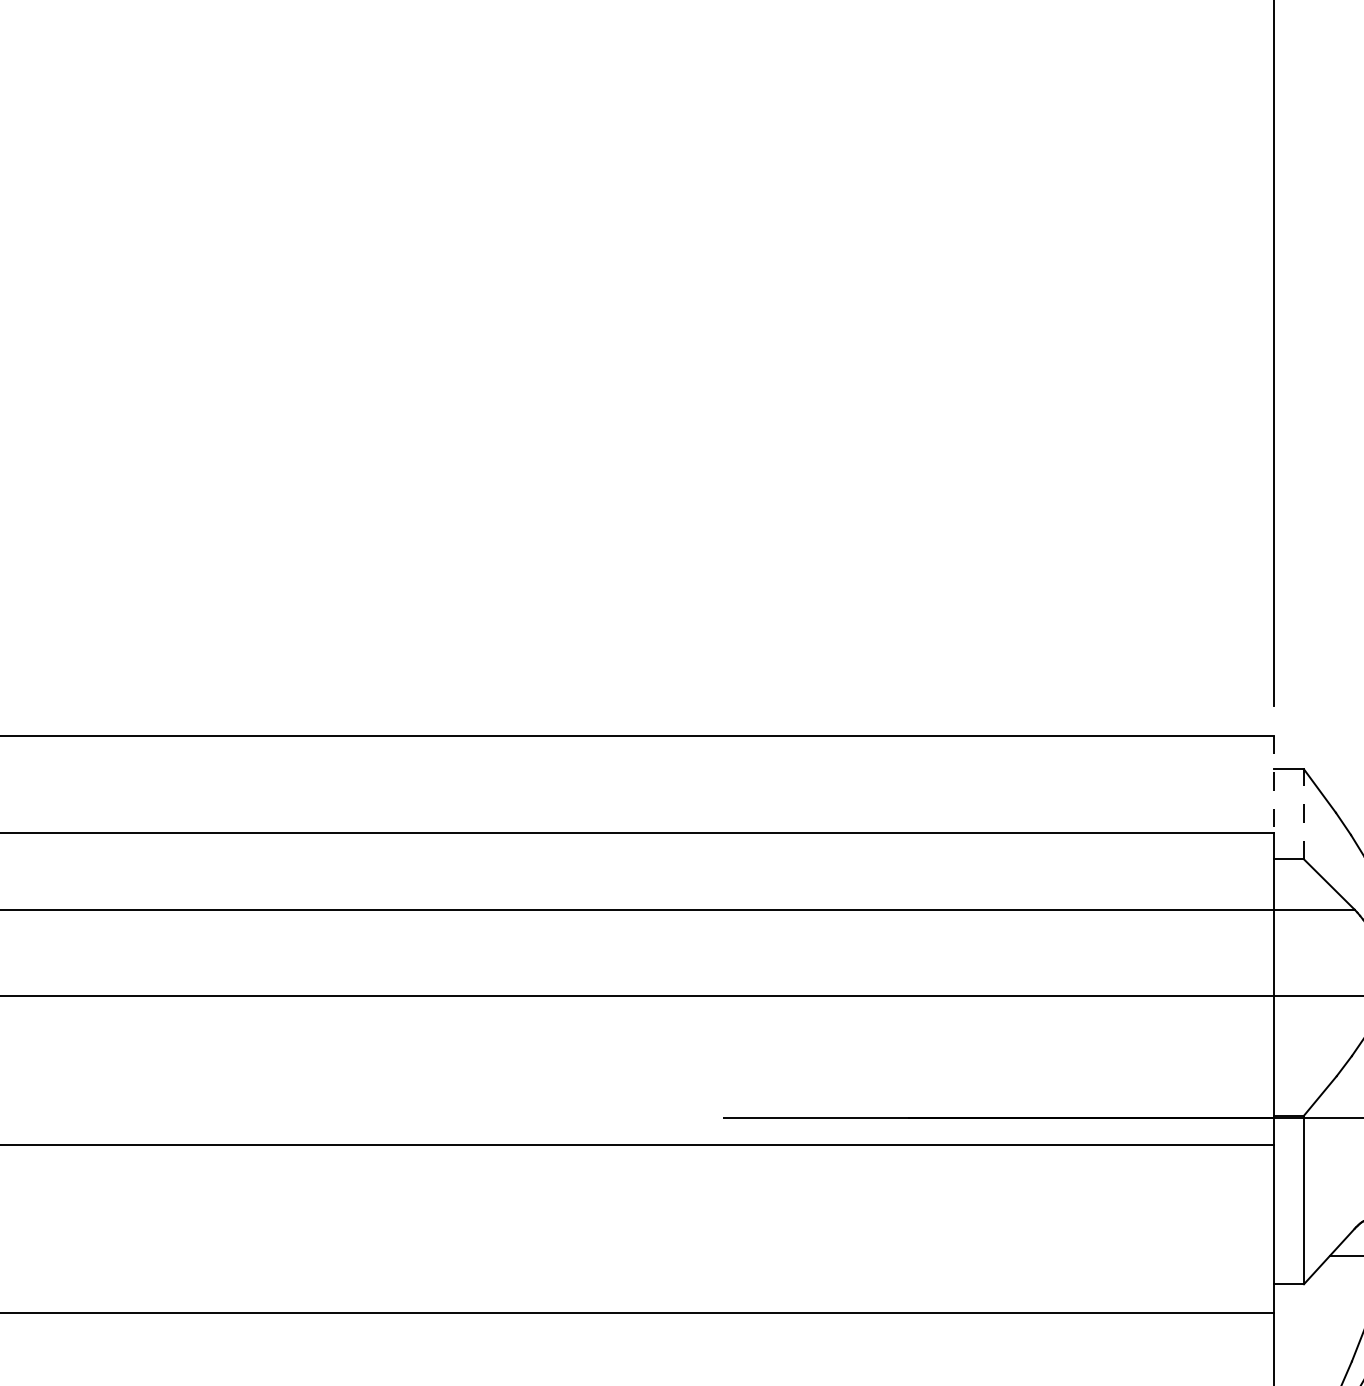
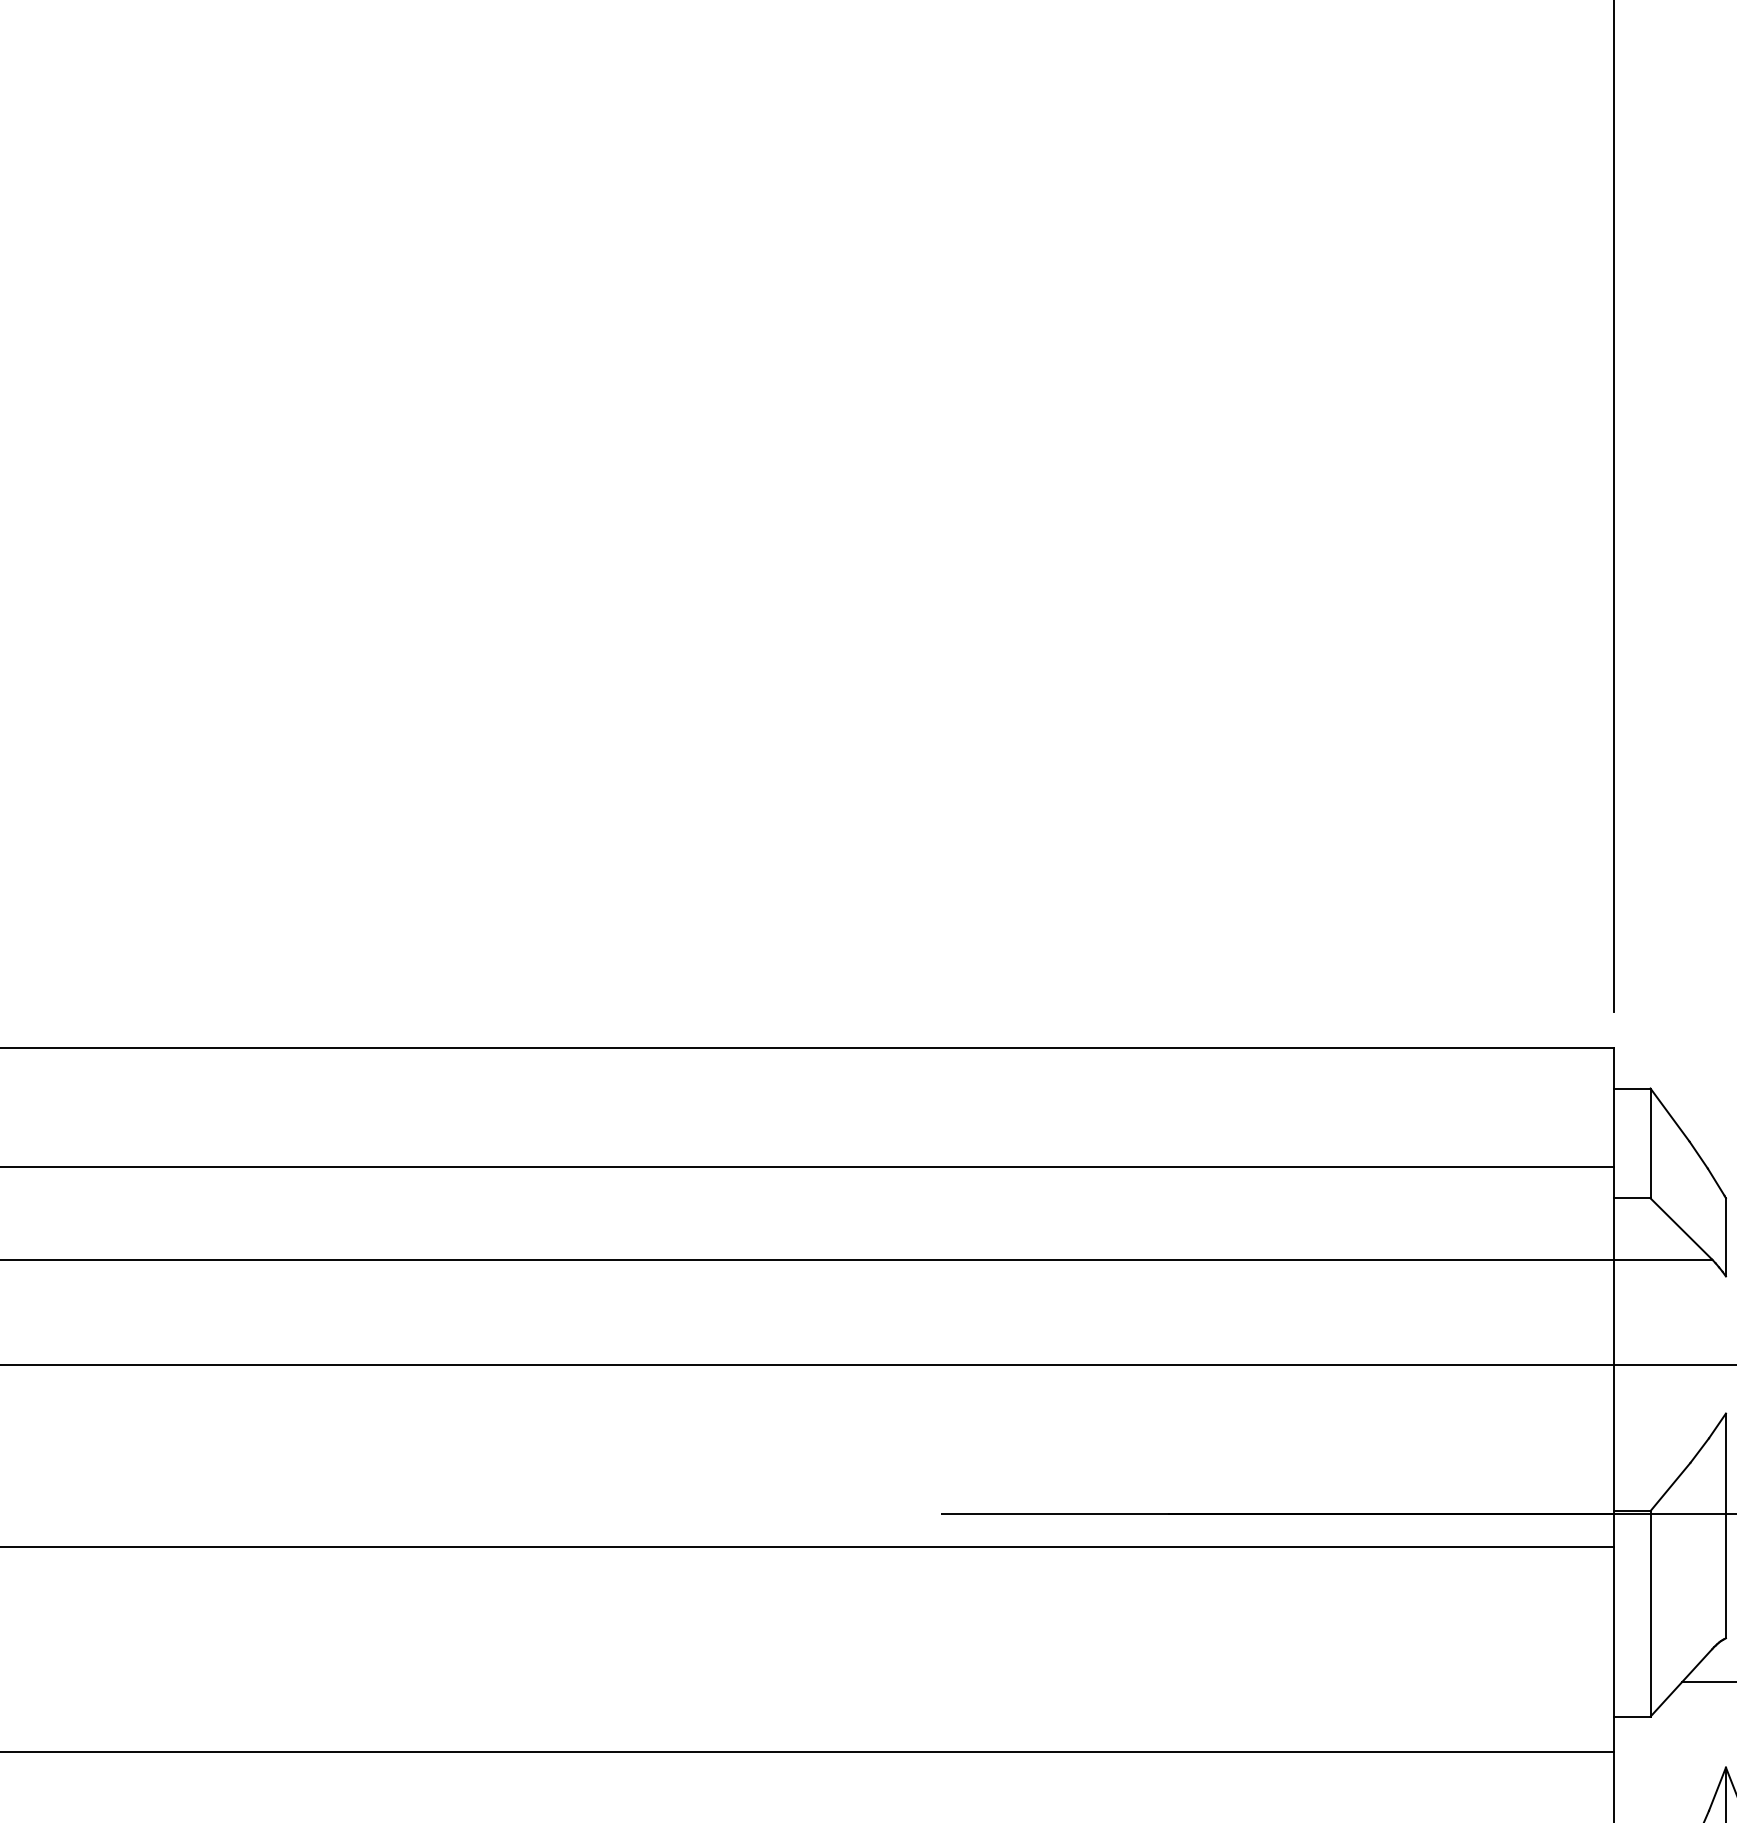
line: (1274, 784) -> (1614, 1107), dashed -> solid
line: (1303, 814) -> (1650, 1143), dashed -> solid

